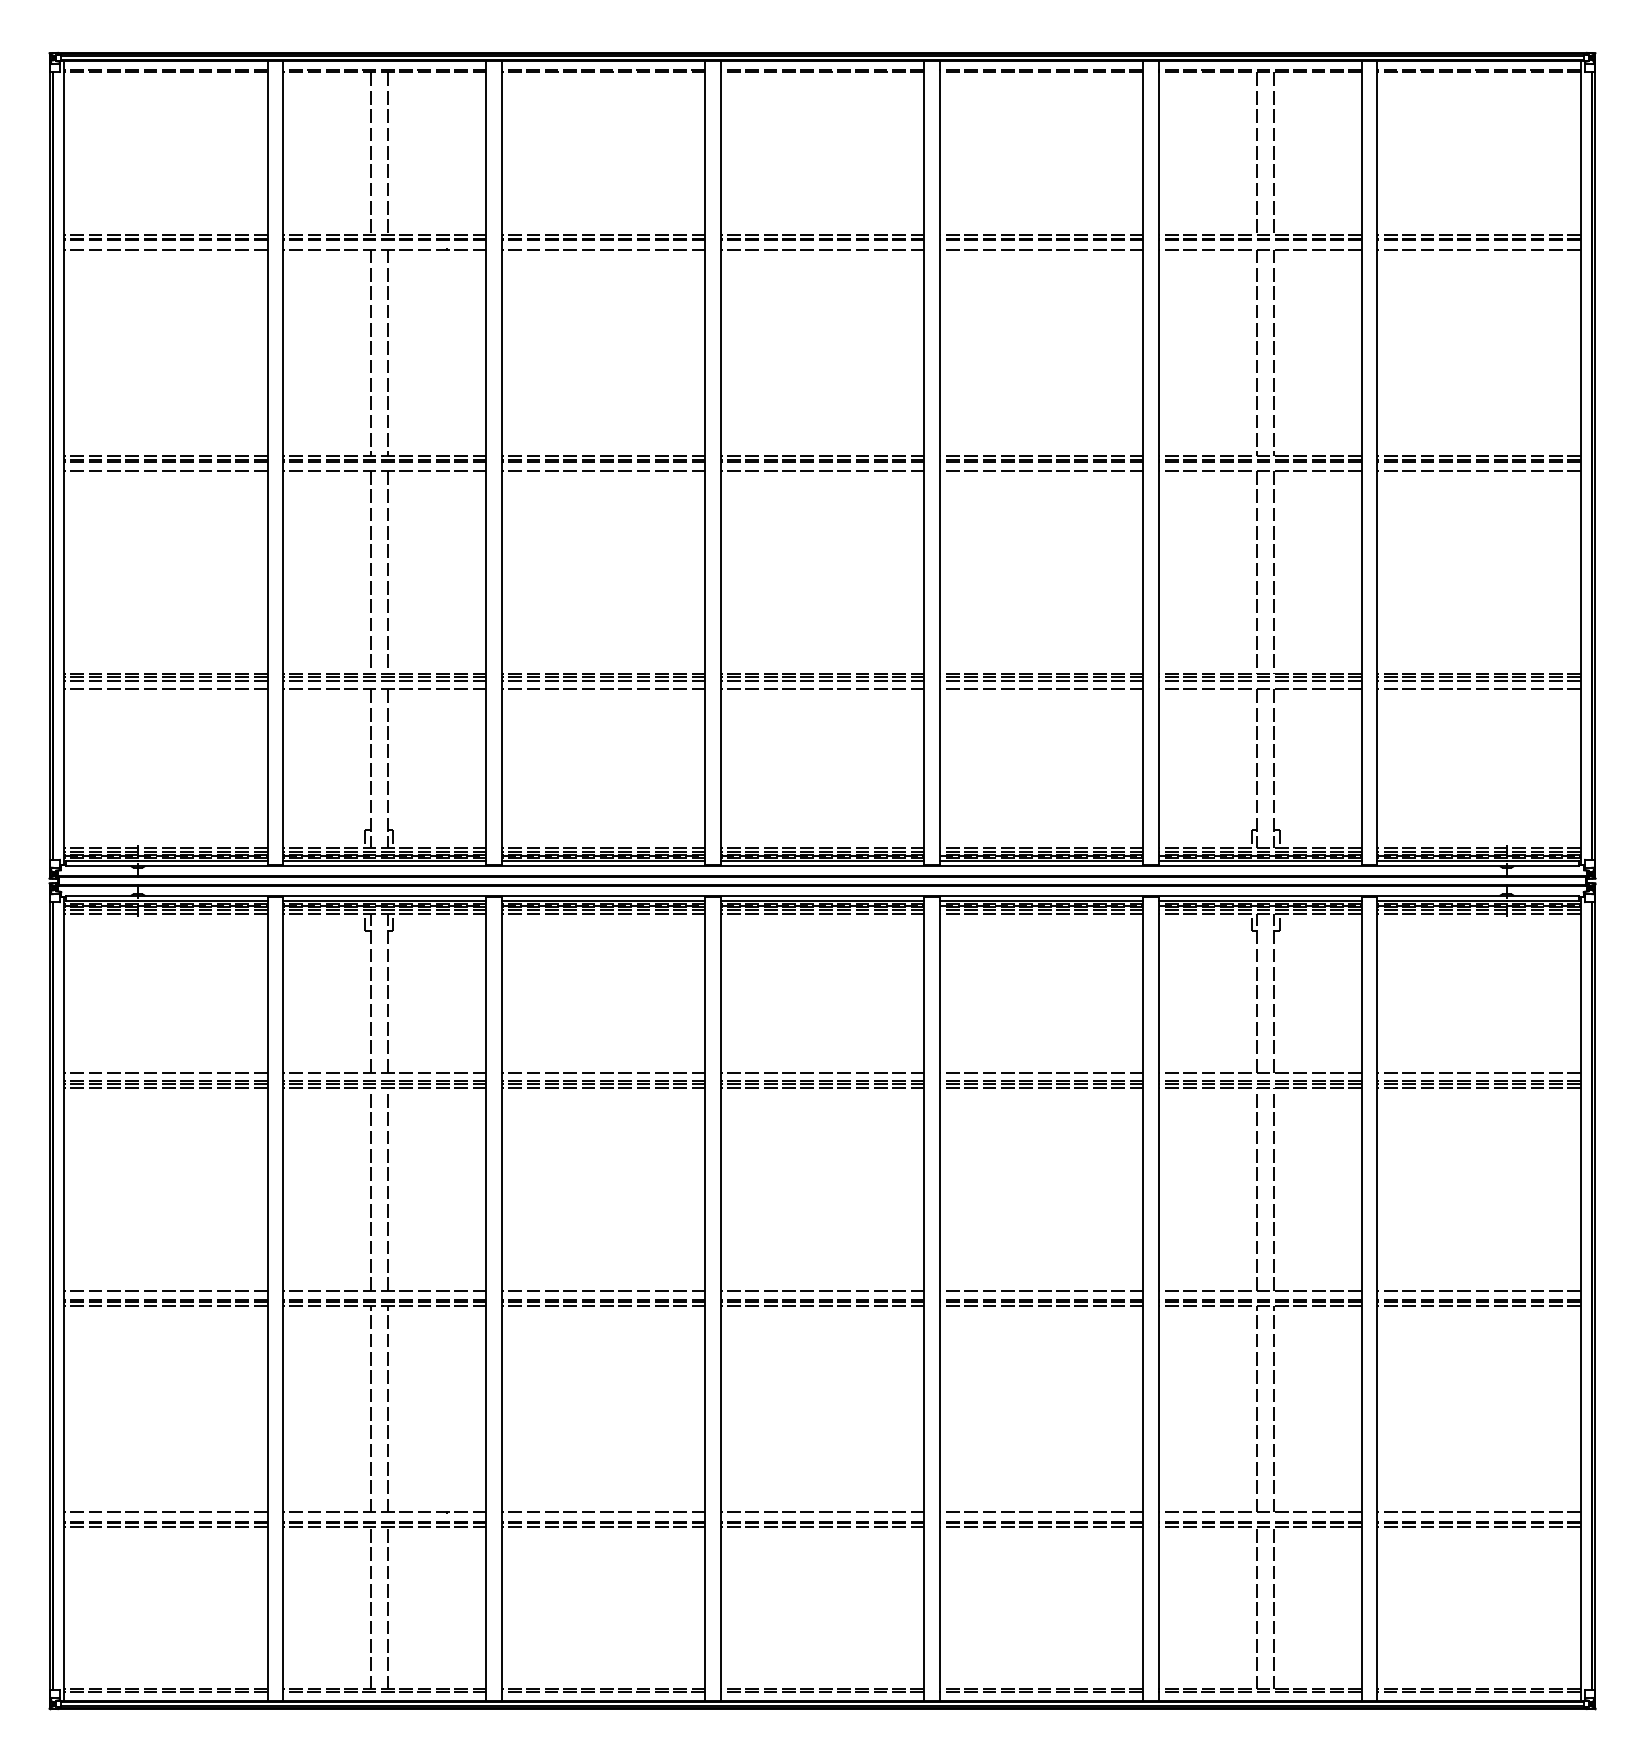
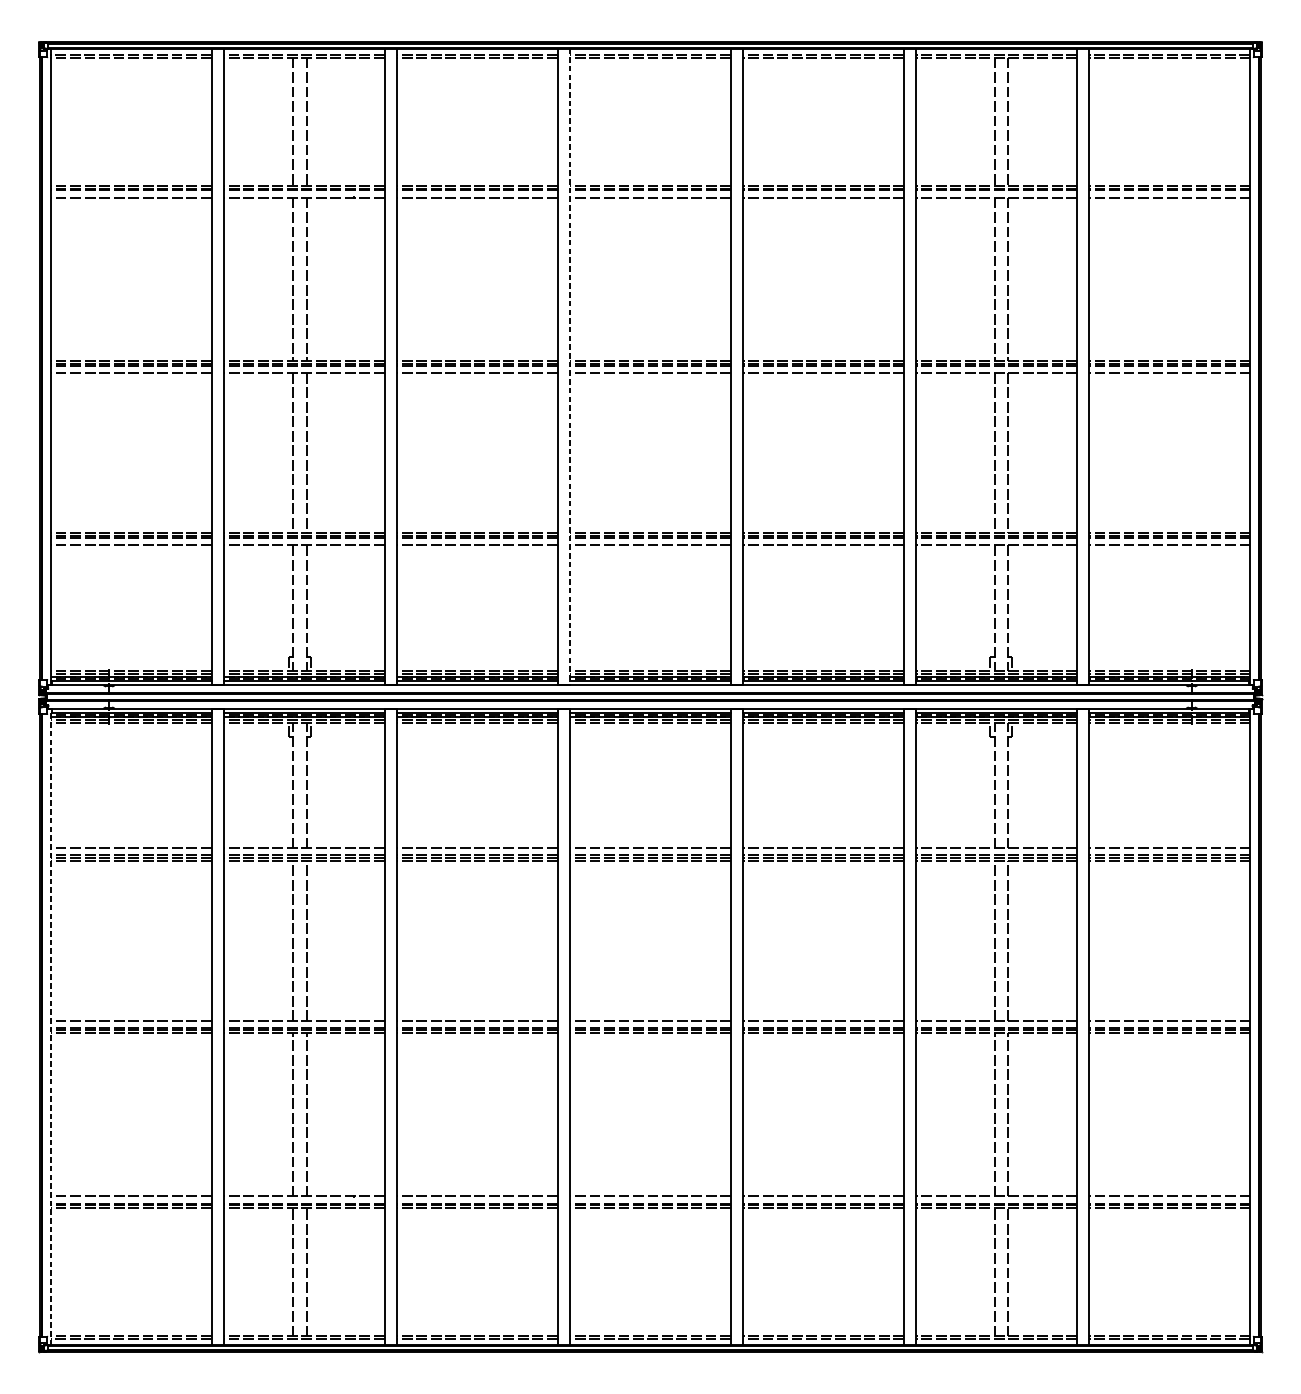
line: (720, 463) -> (569, 366), solid -> dashed
line: (63, 1298) -> (50, 1027), solid -> dashed

